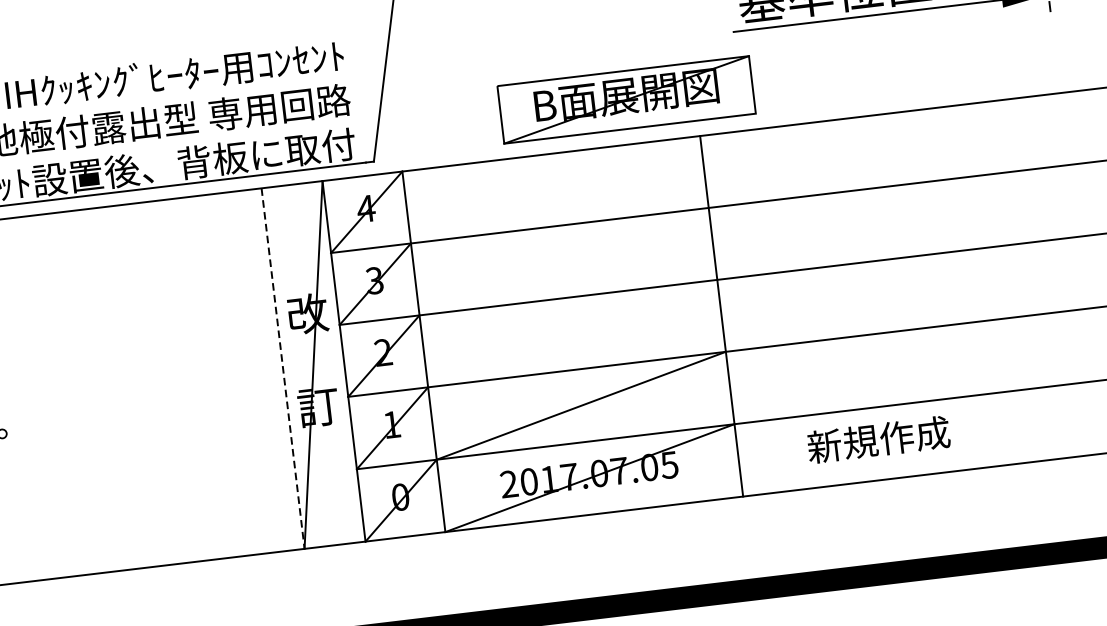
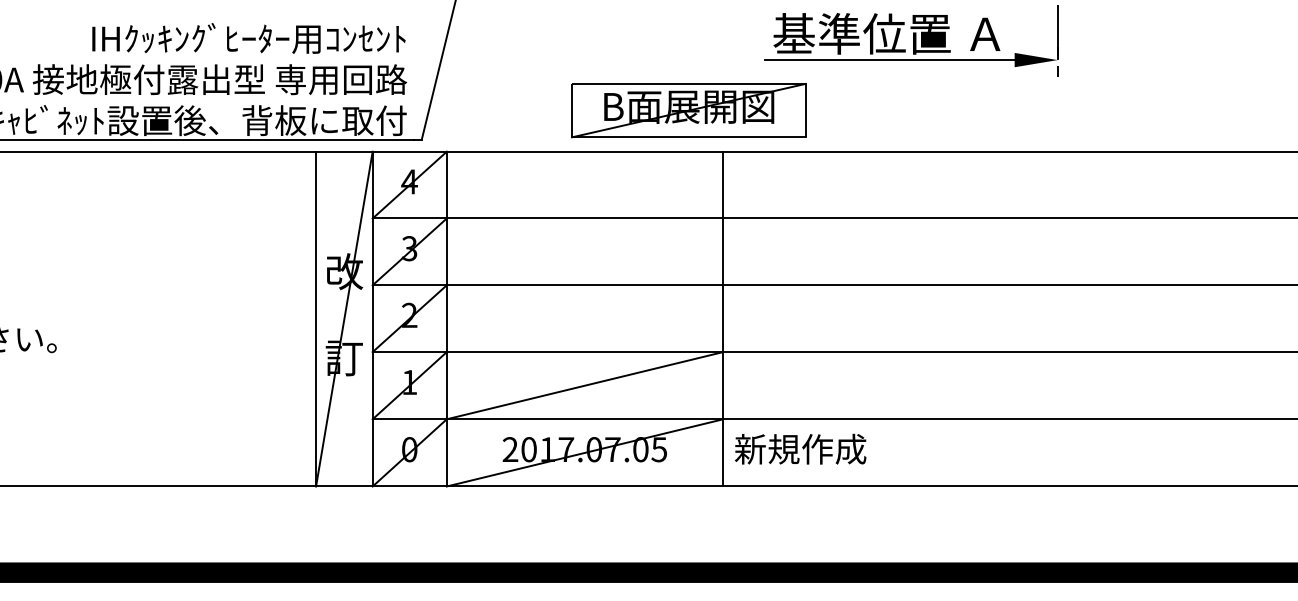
part: (626, 99) -> (688, 110), moved
line: (283, 368) -> (316, 319), dashed -> solid
text: (878, 438) -> (800, 448), moved

